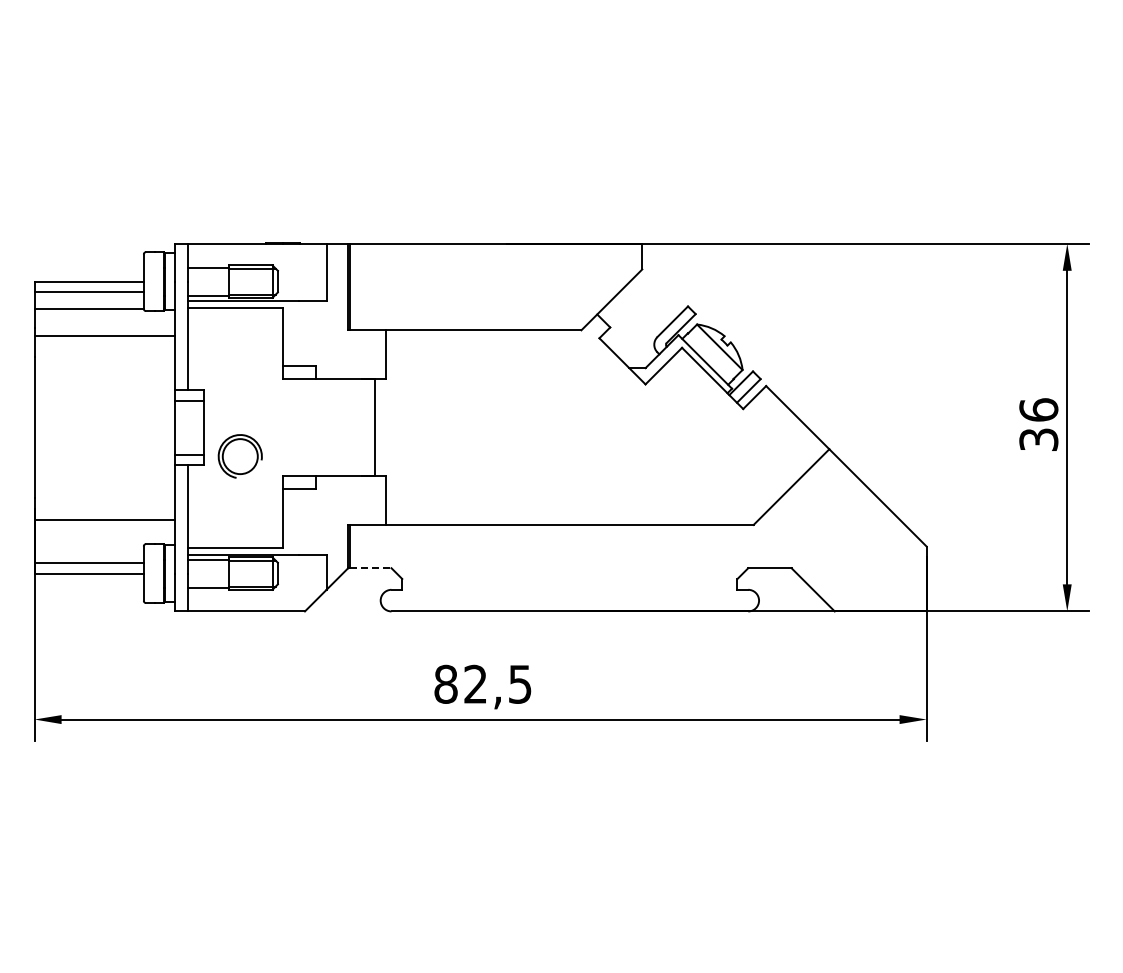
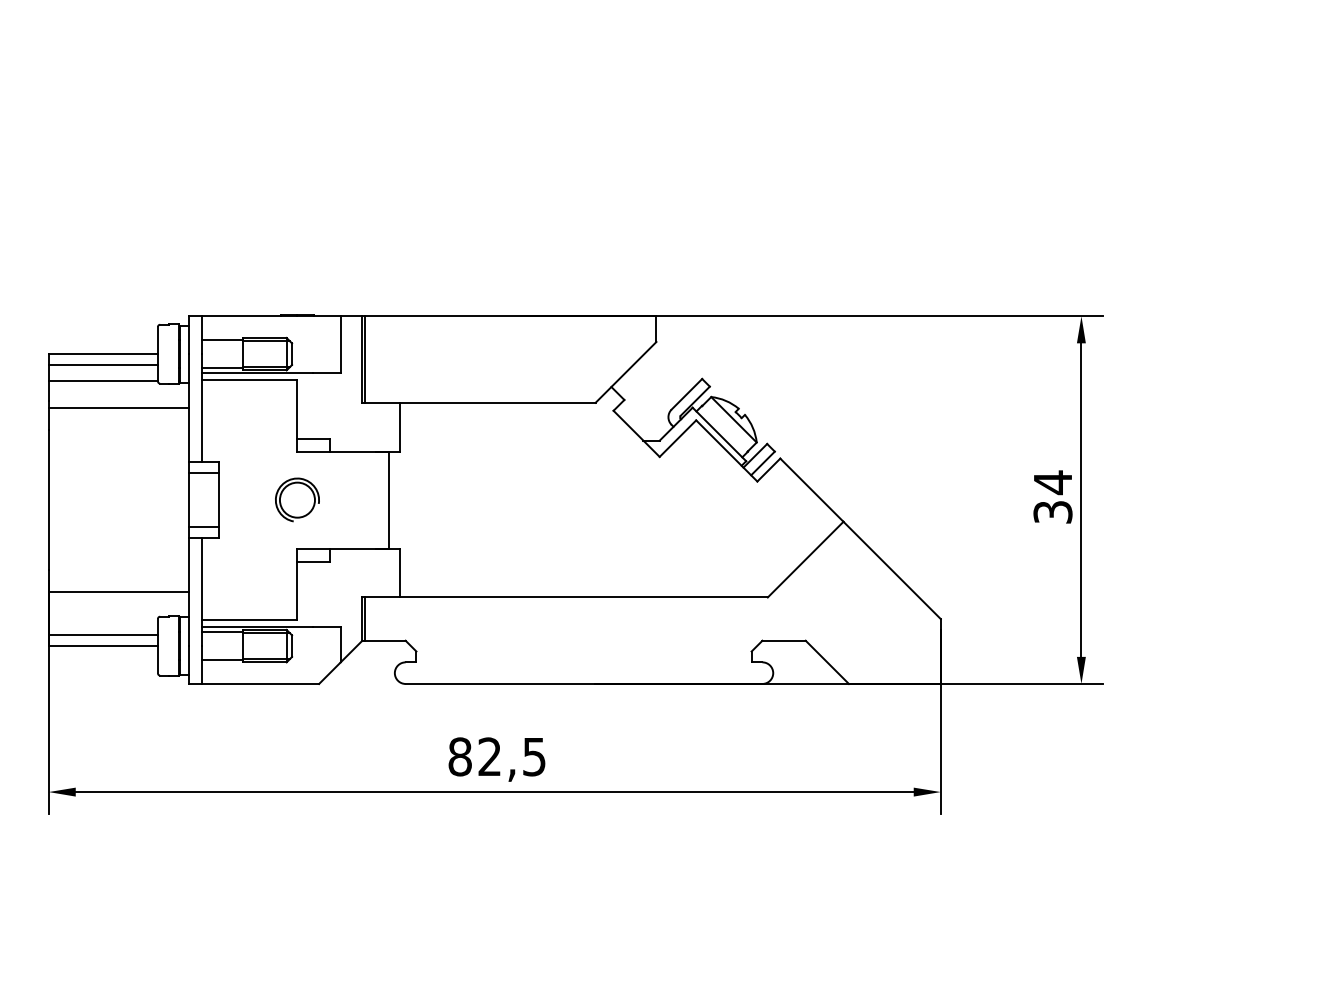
text: (1038, 409) -> (1052, 482), 36 -> 34
part: (240, 455) -> (297, 499), moved
line: (371, 567) -> (385, 640), dashed -> solid

